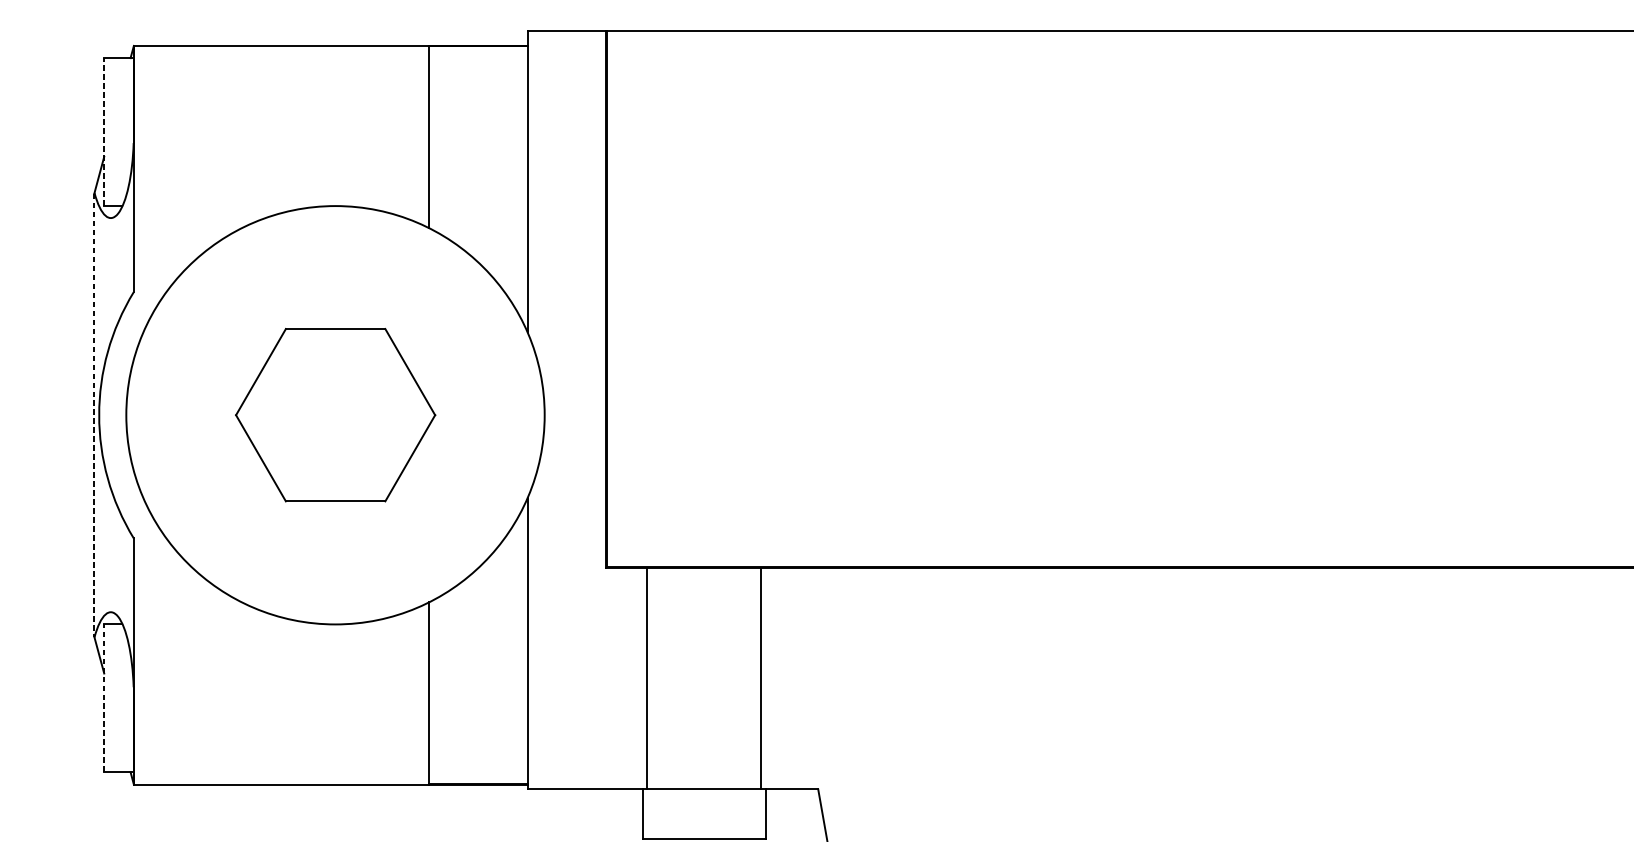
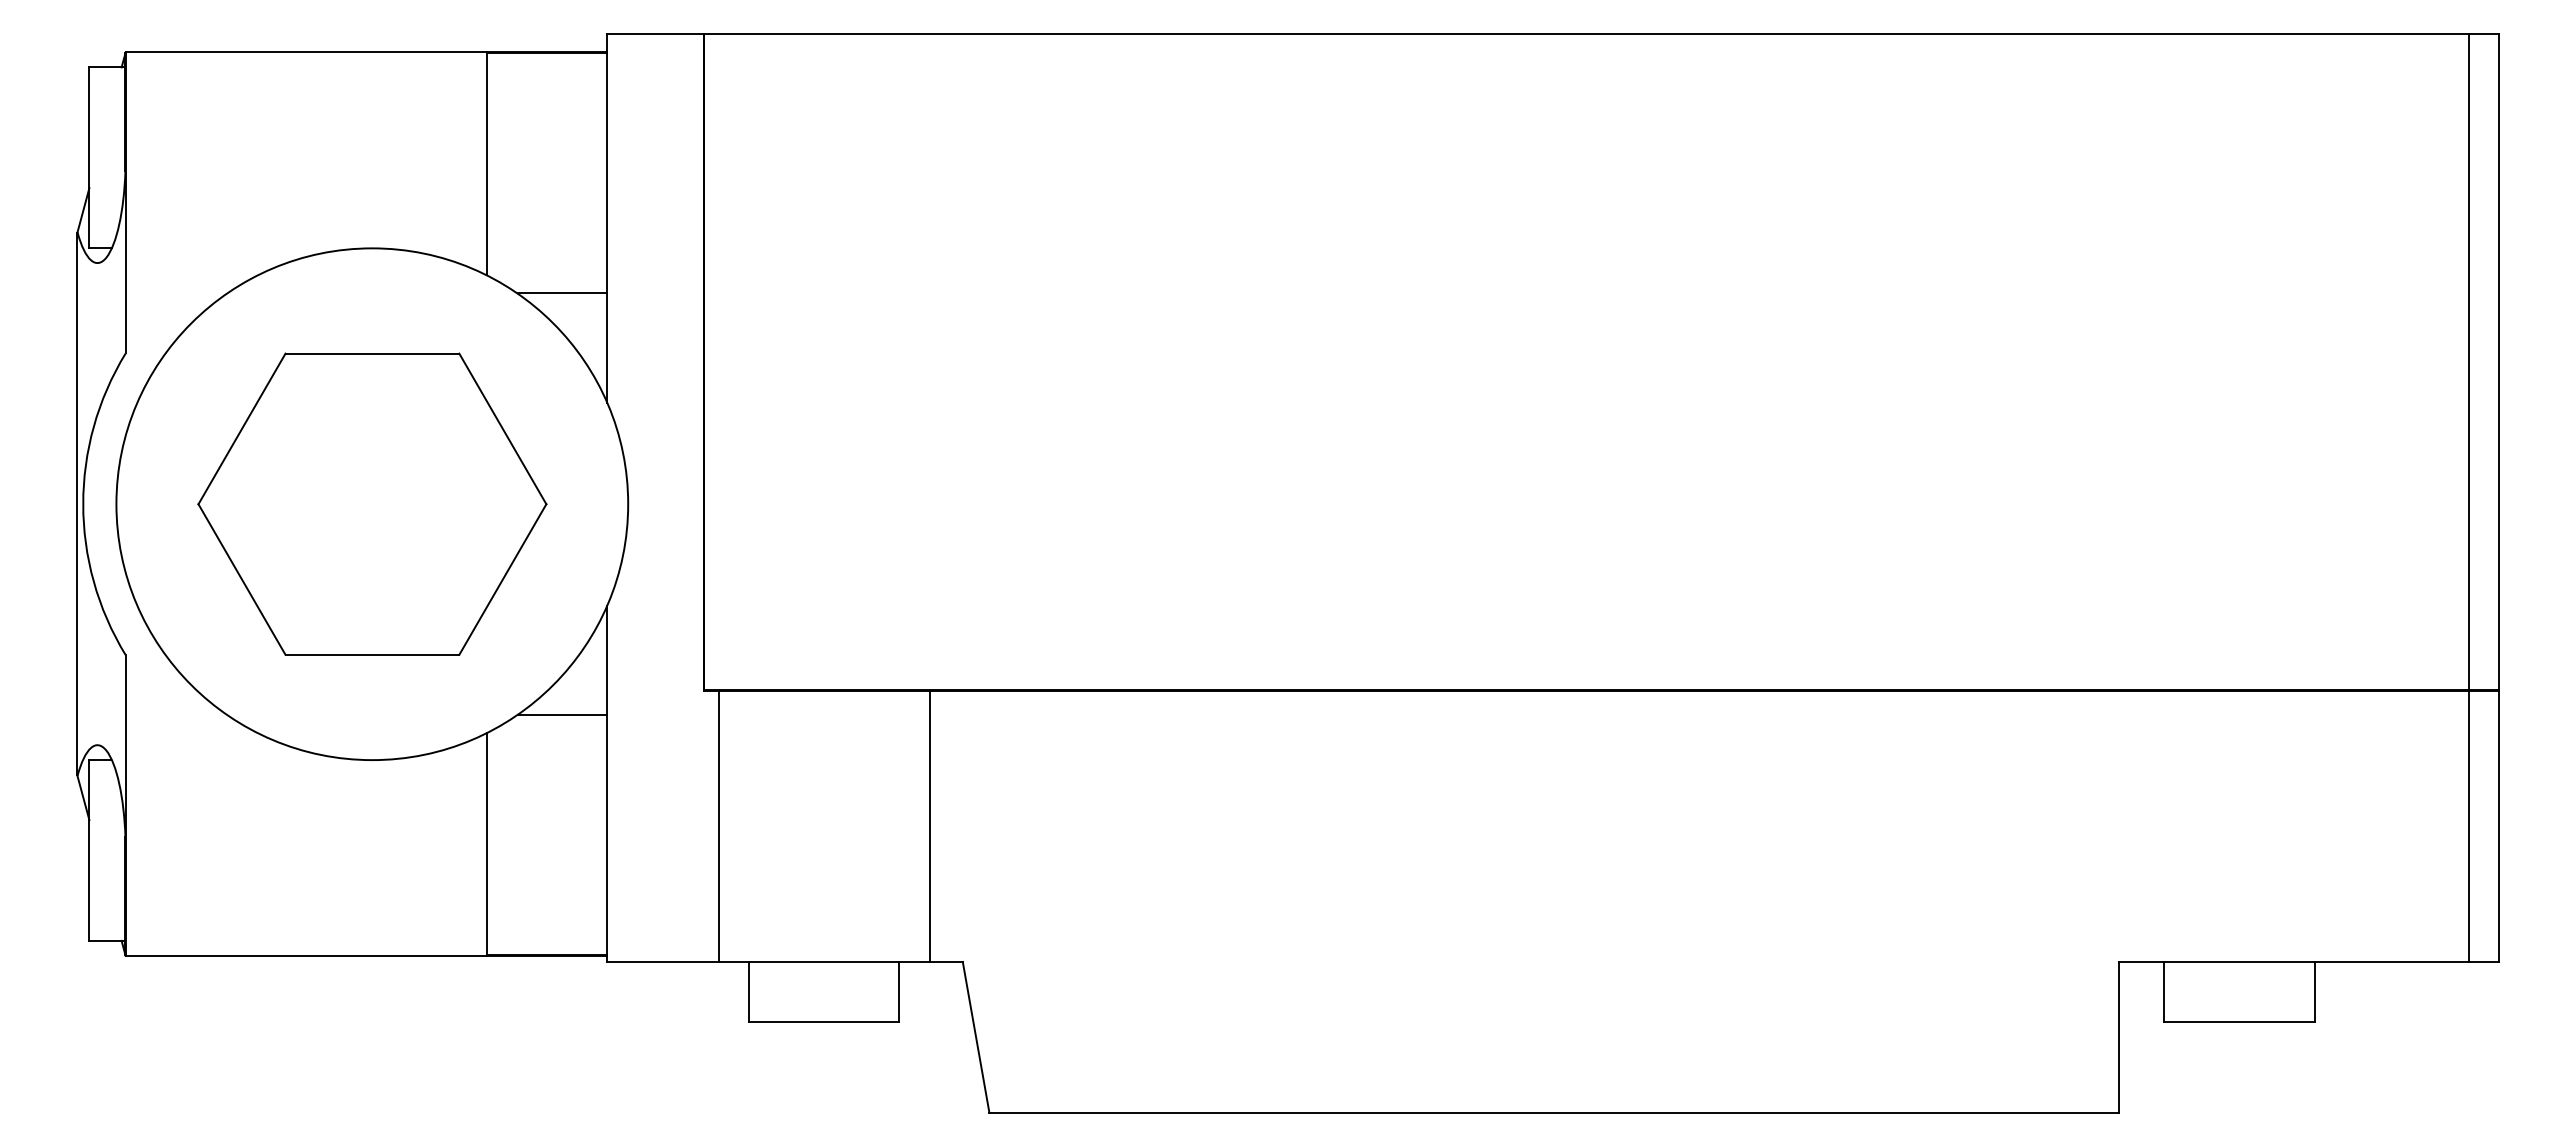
line: (104, 131) -> (89, 157), dashed -> solid
line: (490, 242) -> (562, 293), added
part: (335, 414) -> (372, 503), size x1.43
line: (94, 415) -> (77, 504), dashed -> solid
line: (490, 587) -> (562, 715), added
line: (647, 677) -> (718, 825), moved
line: (760, 677) -> (929, 825), moved
line: (104, 697) -> (89, 849), dashed -> solid

